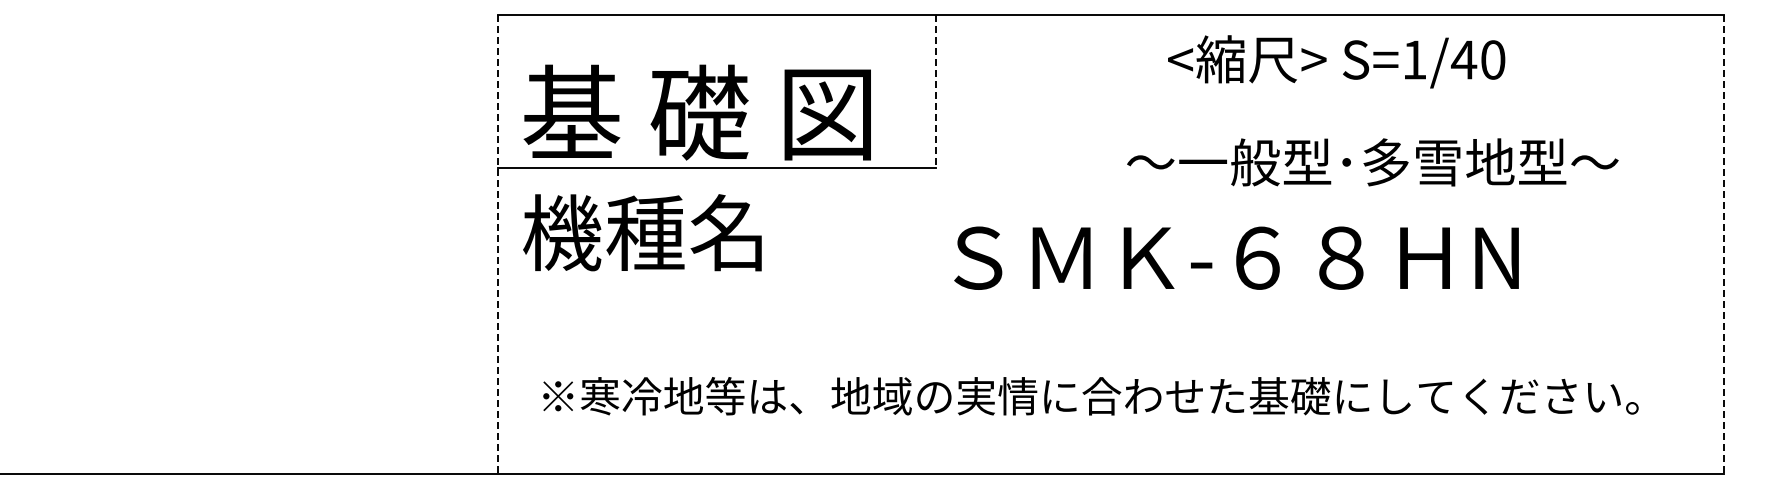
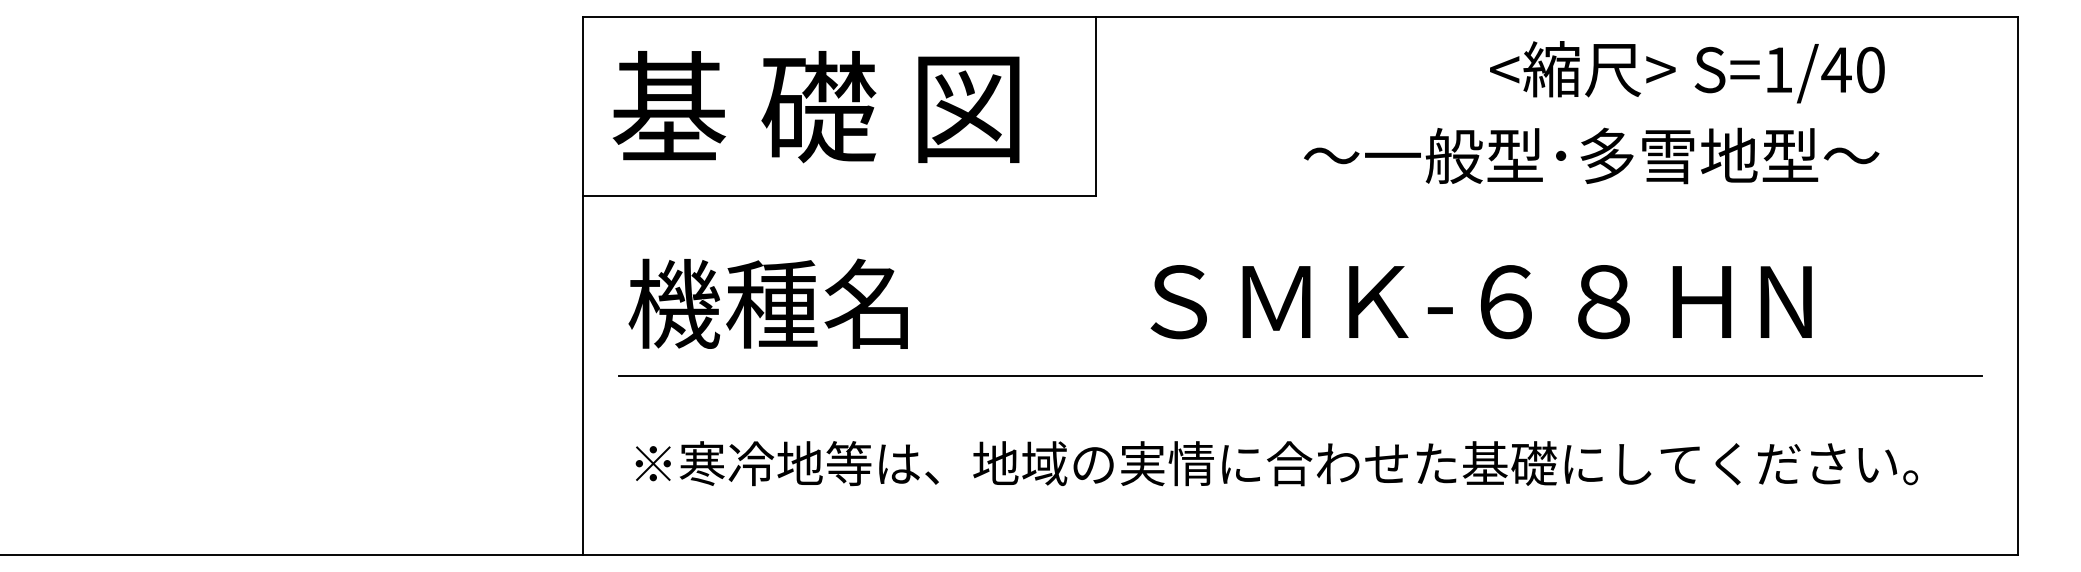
text: (1336, 61) -> (1687, 71), moved
line: (936, 91) -> (1096, 106), dashed -> solid
text: (696, 112) -> (815, 106), moved
text: (1372, 162) -> (1591, 156), moved
text: (642, 232) -> (768, 303), moved
line: (498, 244) -> (583, 286), dashed -> solid
line: (1723, 244) -> (2017, 286), dashed -> solid
text: (1236, 257) -> (1481, 301), moved
line: (1110, 321) -> (1299, 376), added

